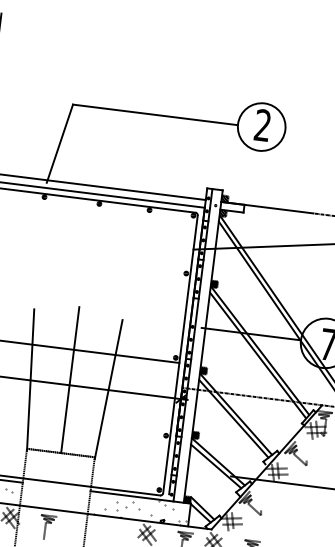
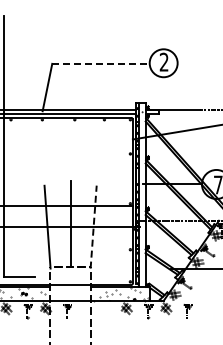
line: (154, 114) -> (100, 63), solid -> dashed
line: (108, 390) -> (93, 227), solid -> dashed

